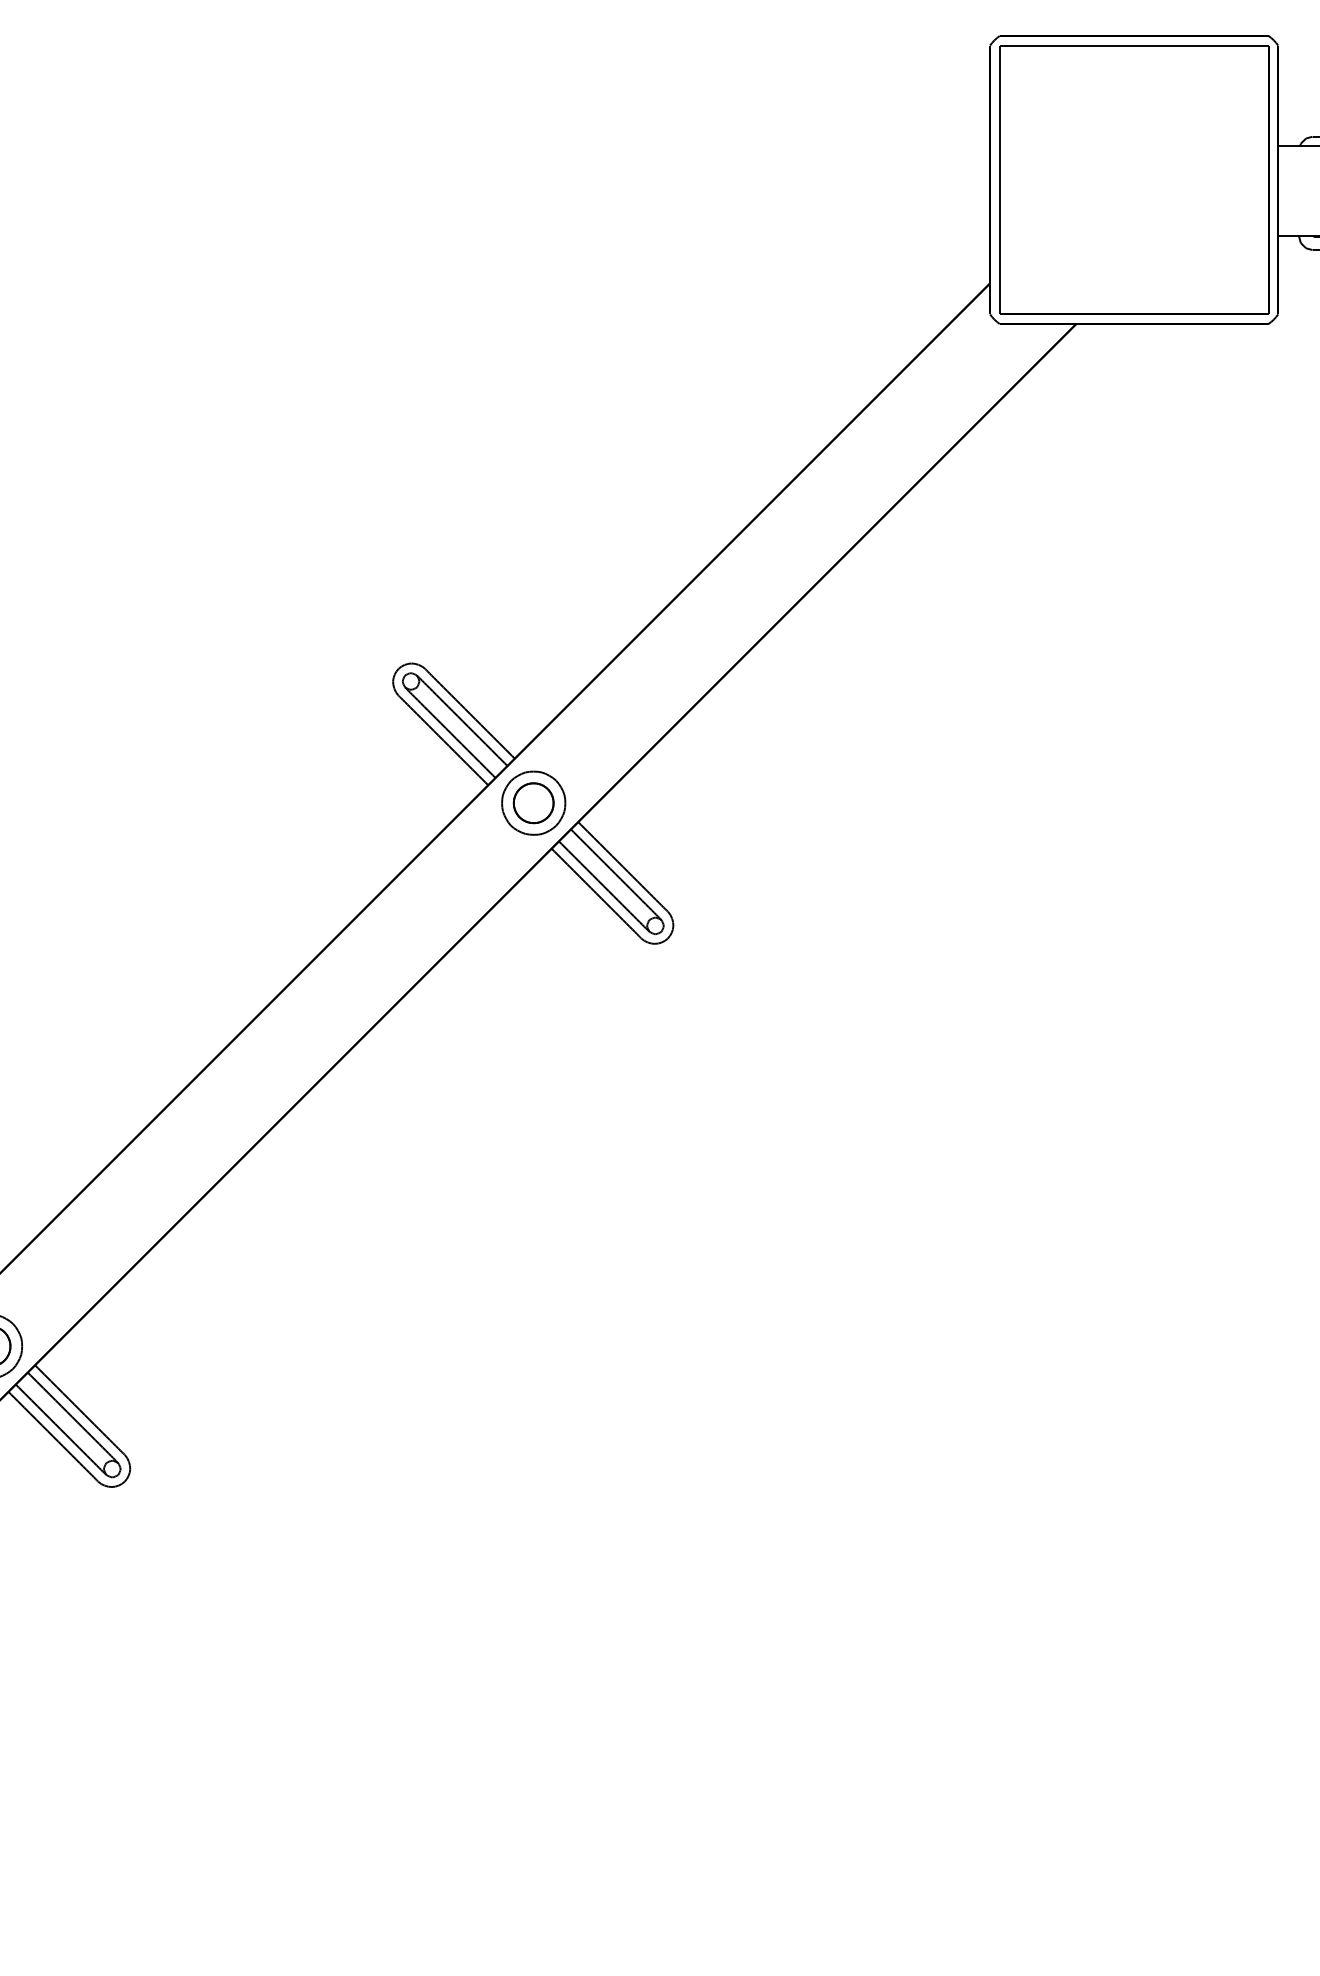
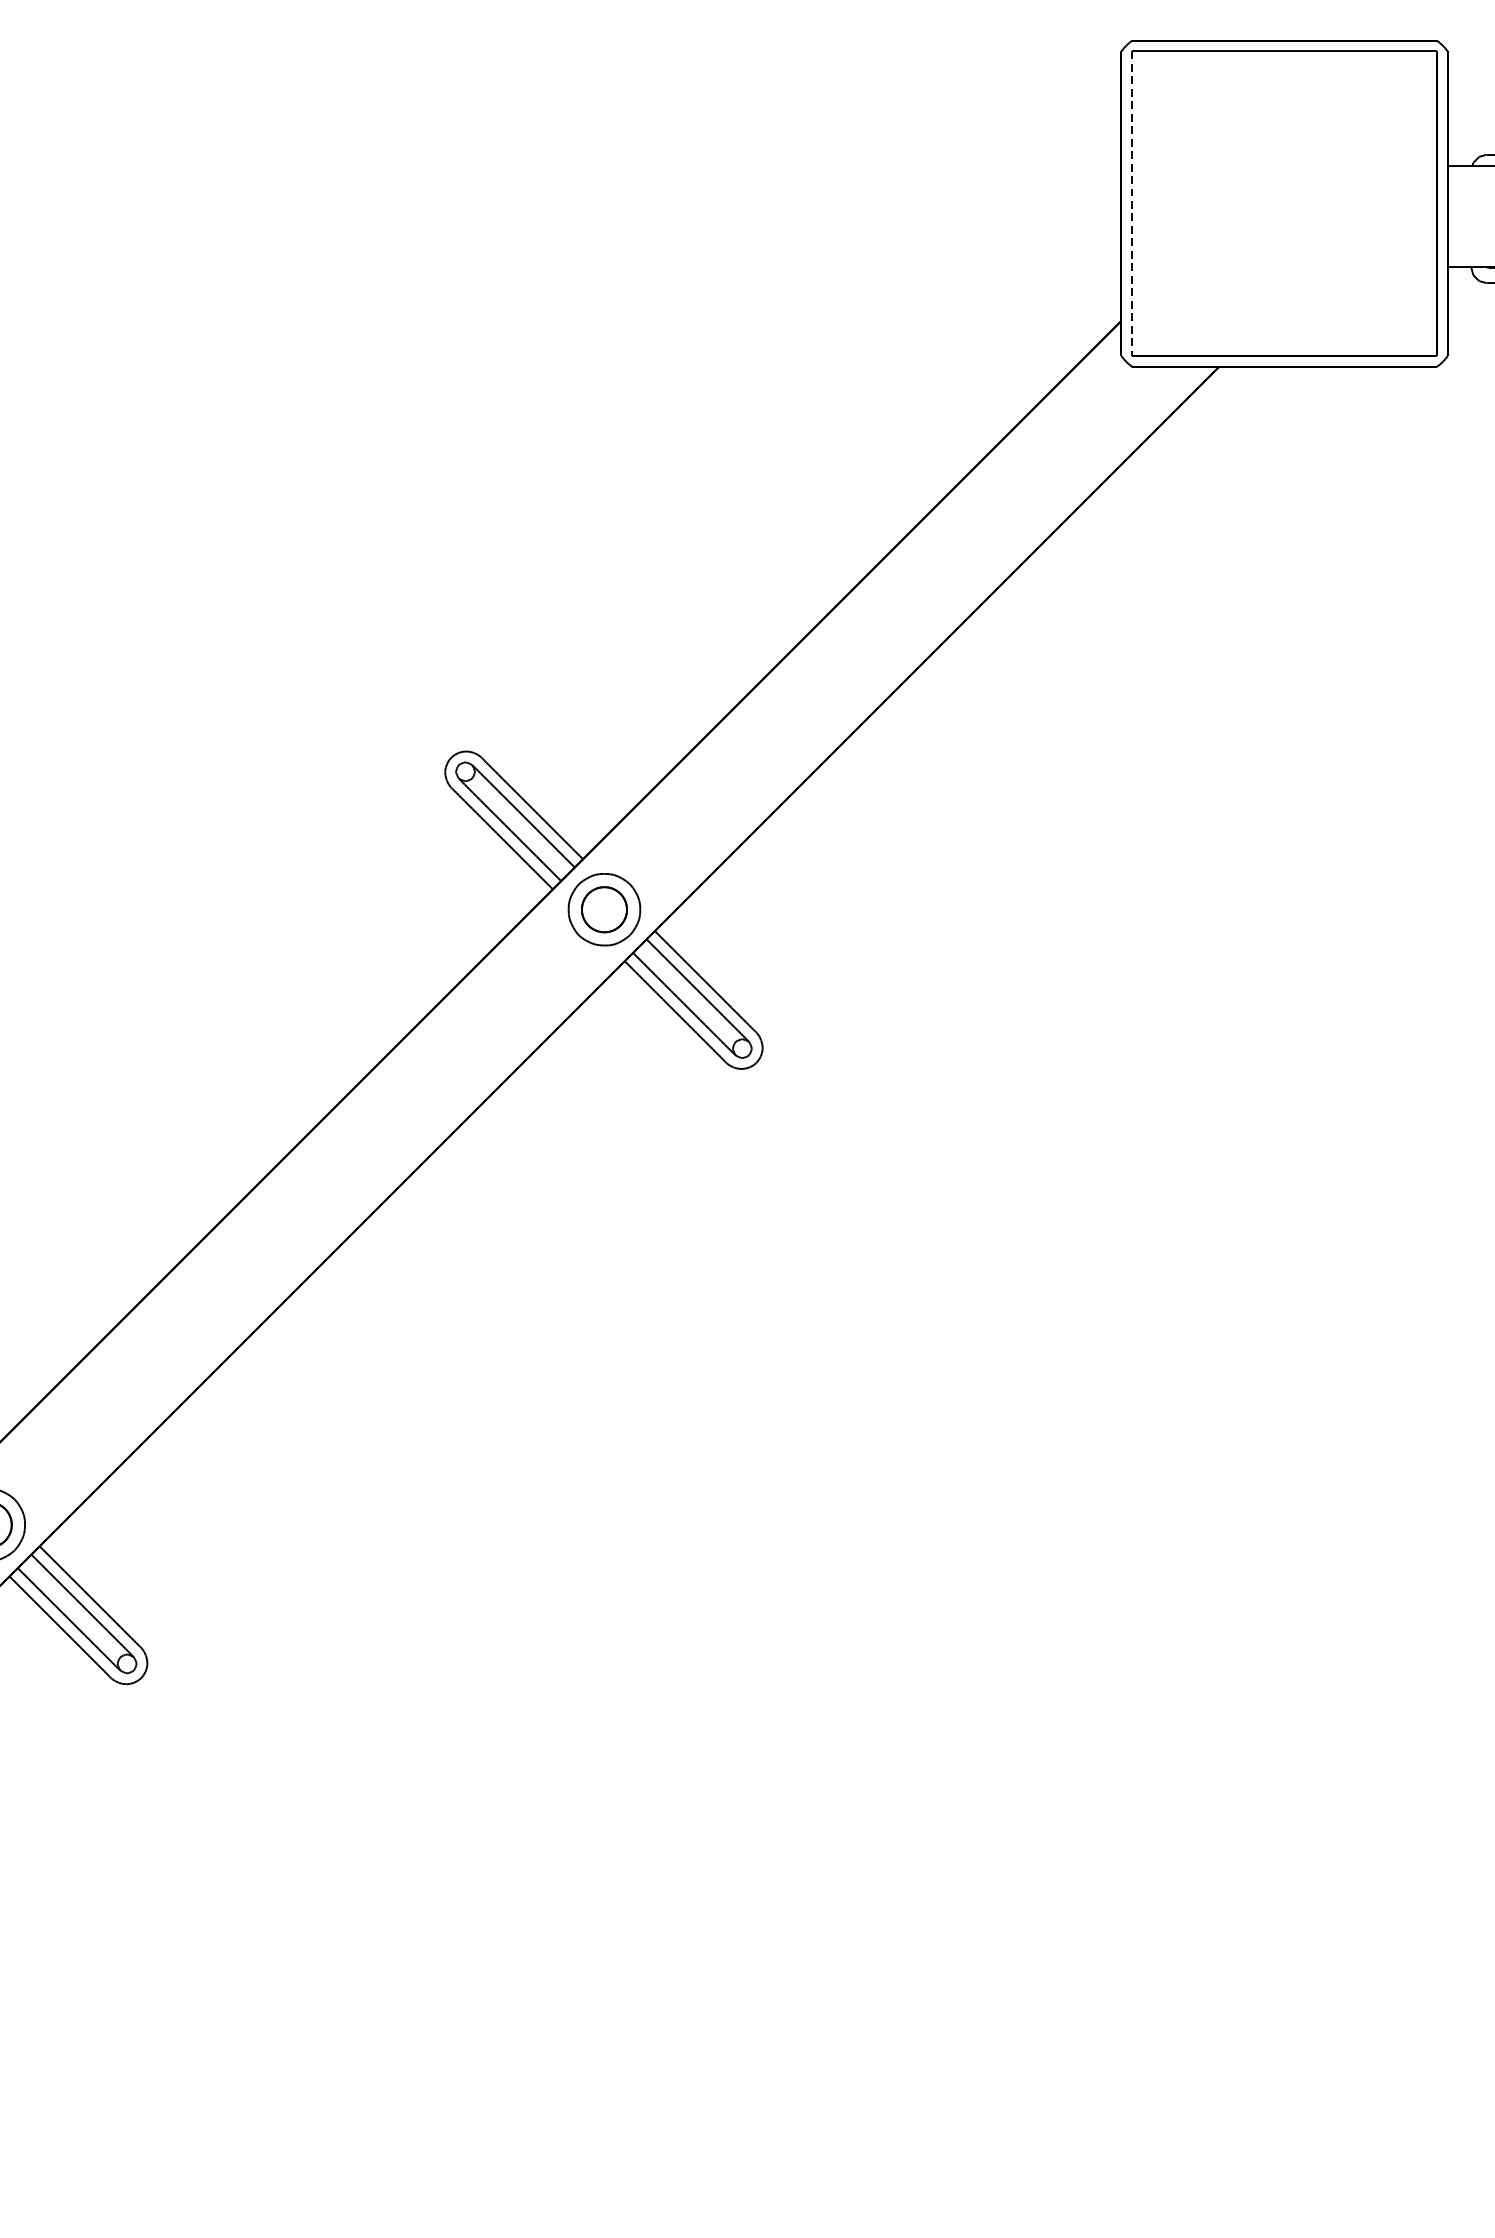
line: (999, 180) -> (1132, 204), solid -> dashed

